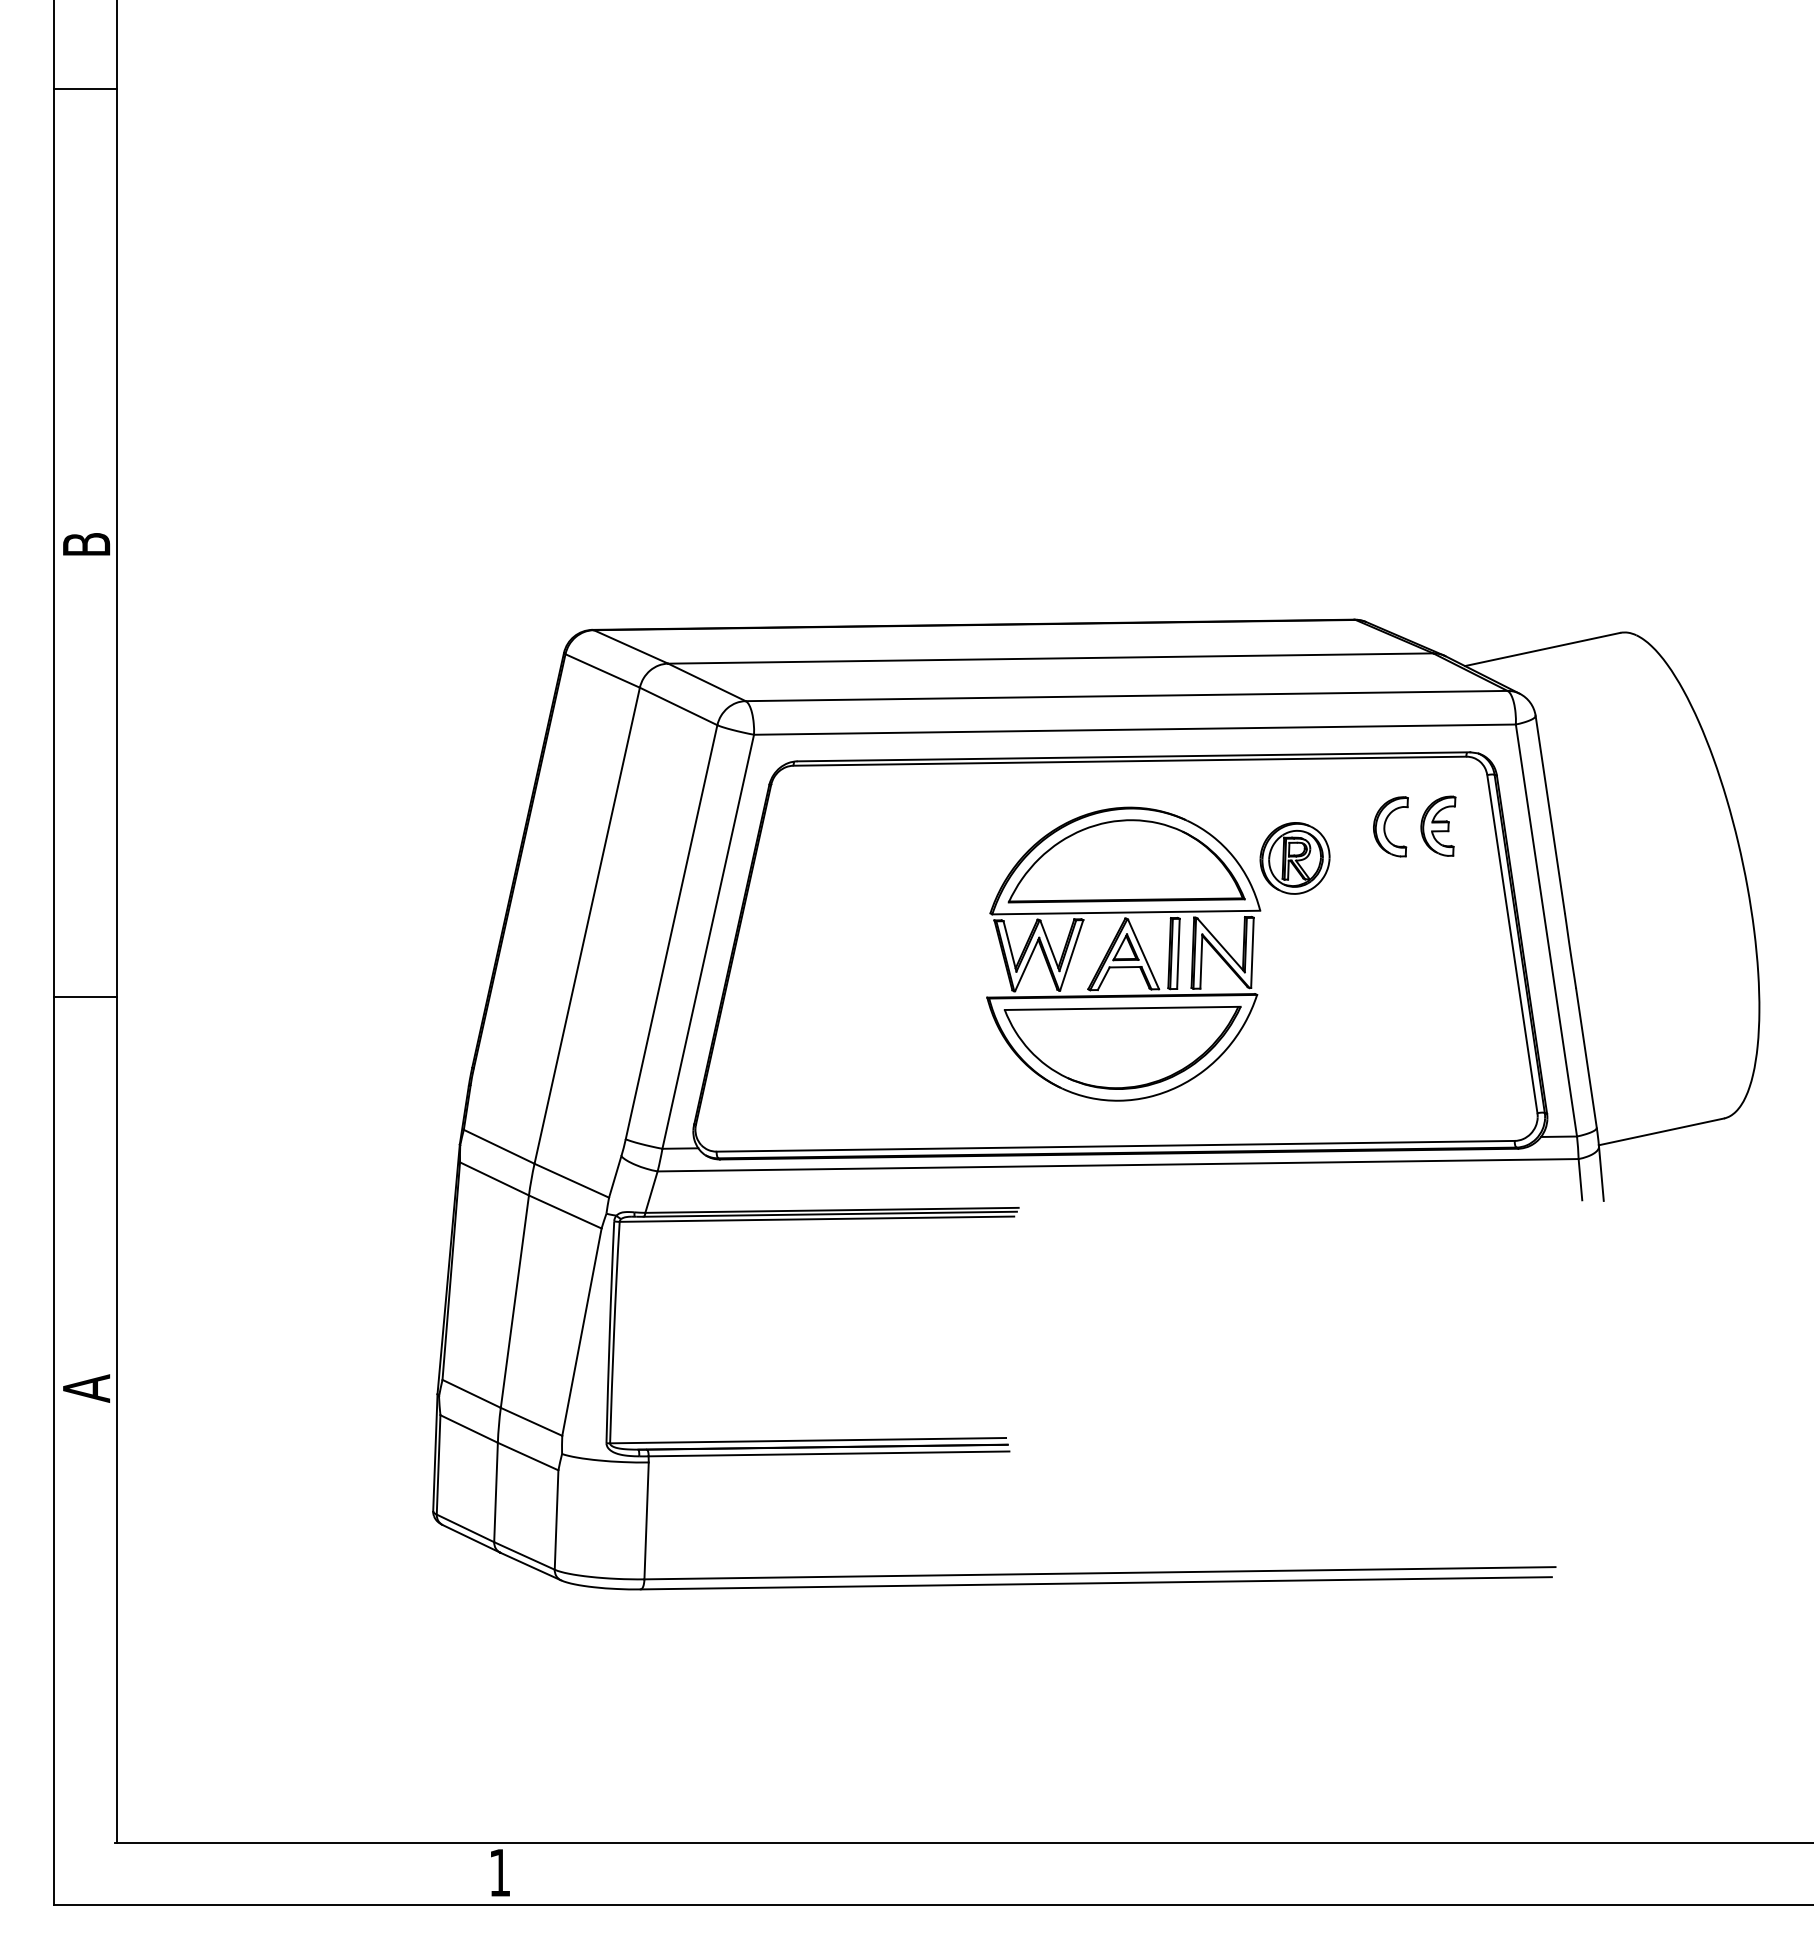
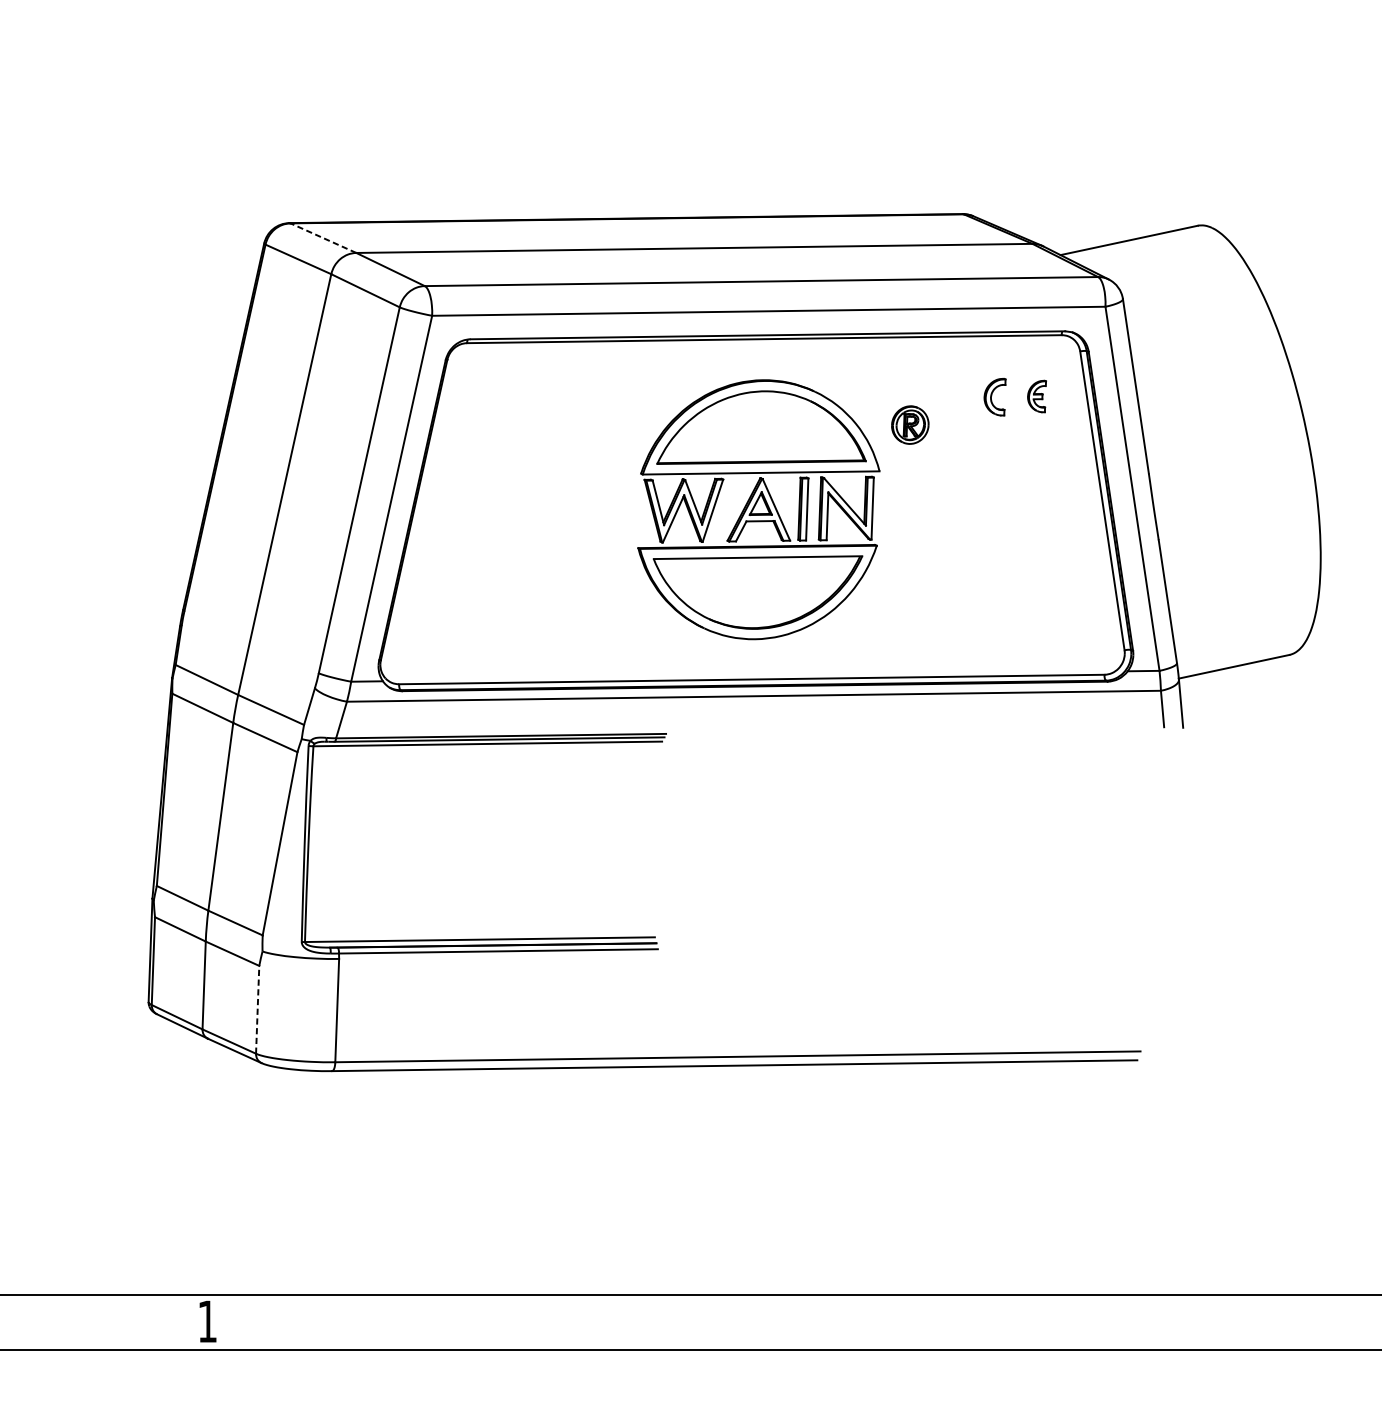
line: (631, 646) -> (323, 237), solid -> dashed
part: (1438, 825) -> (1037, 395), size x0.6
part: (1390, 826) -> (994, 396), size x0.7
part: (1294, 858) -> (909, 425), size x0.6
line: (556, 1520) -> (257, 1010), solid -> dashed

